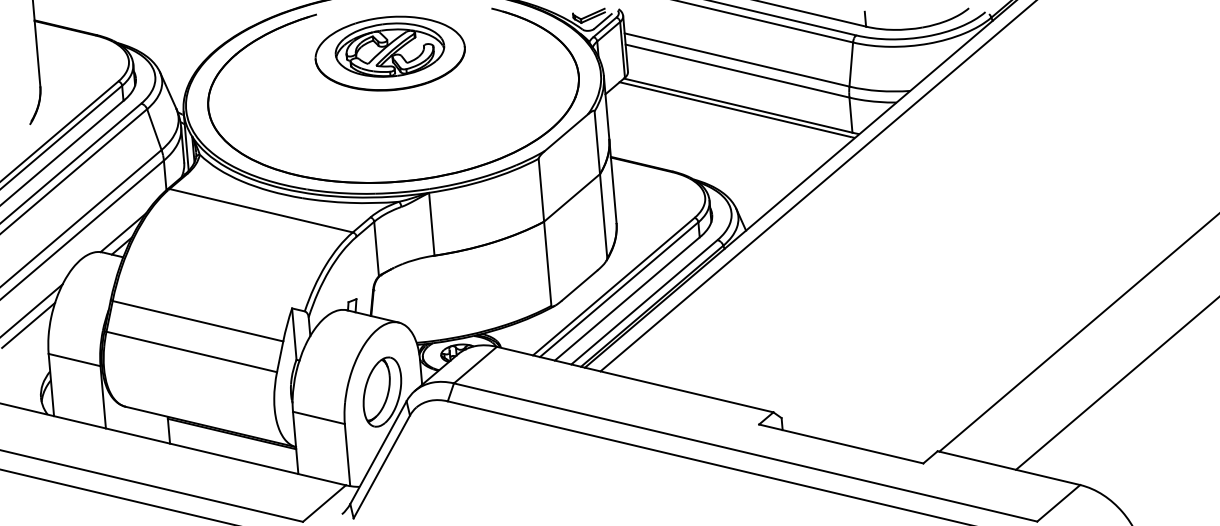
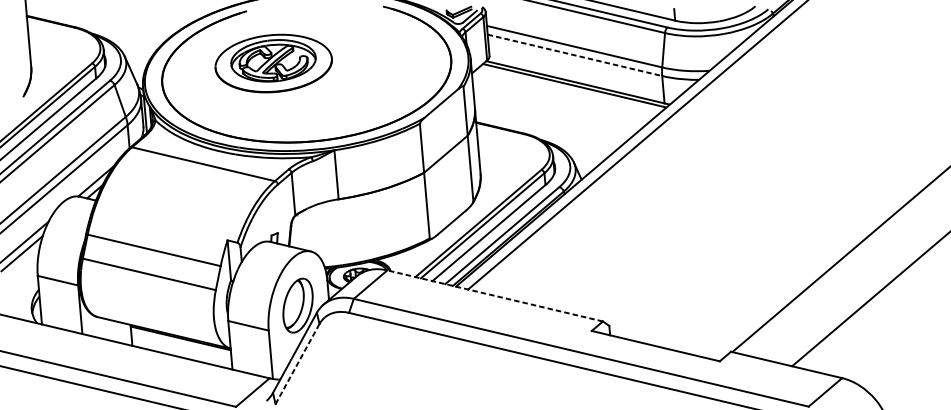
part: (389, 53) -> (273, 63), moved
line: (737, 71) -> (574, 55), solid -> dashed
line: (634, 379) -> (494, 295), solid -> dashed
line: (381, 467) -> (297, 364), solid -> dashed

